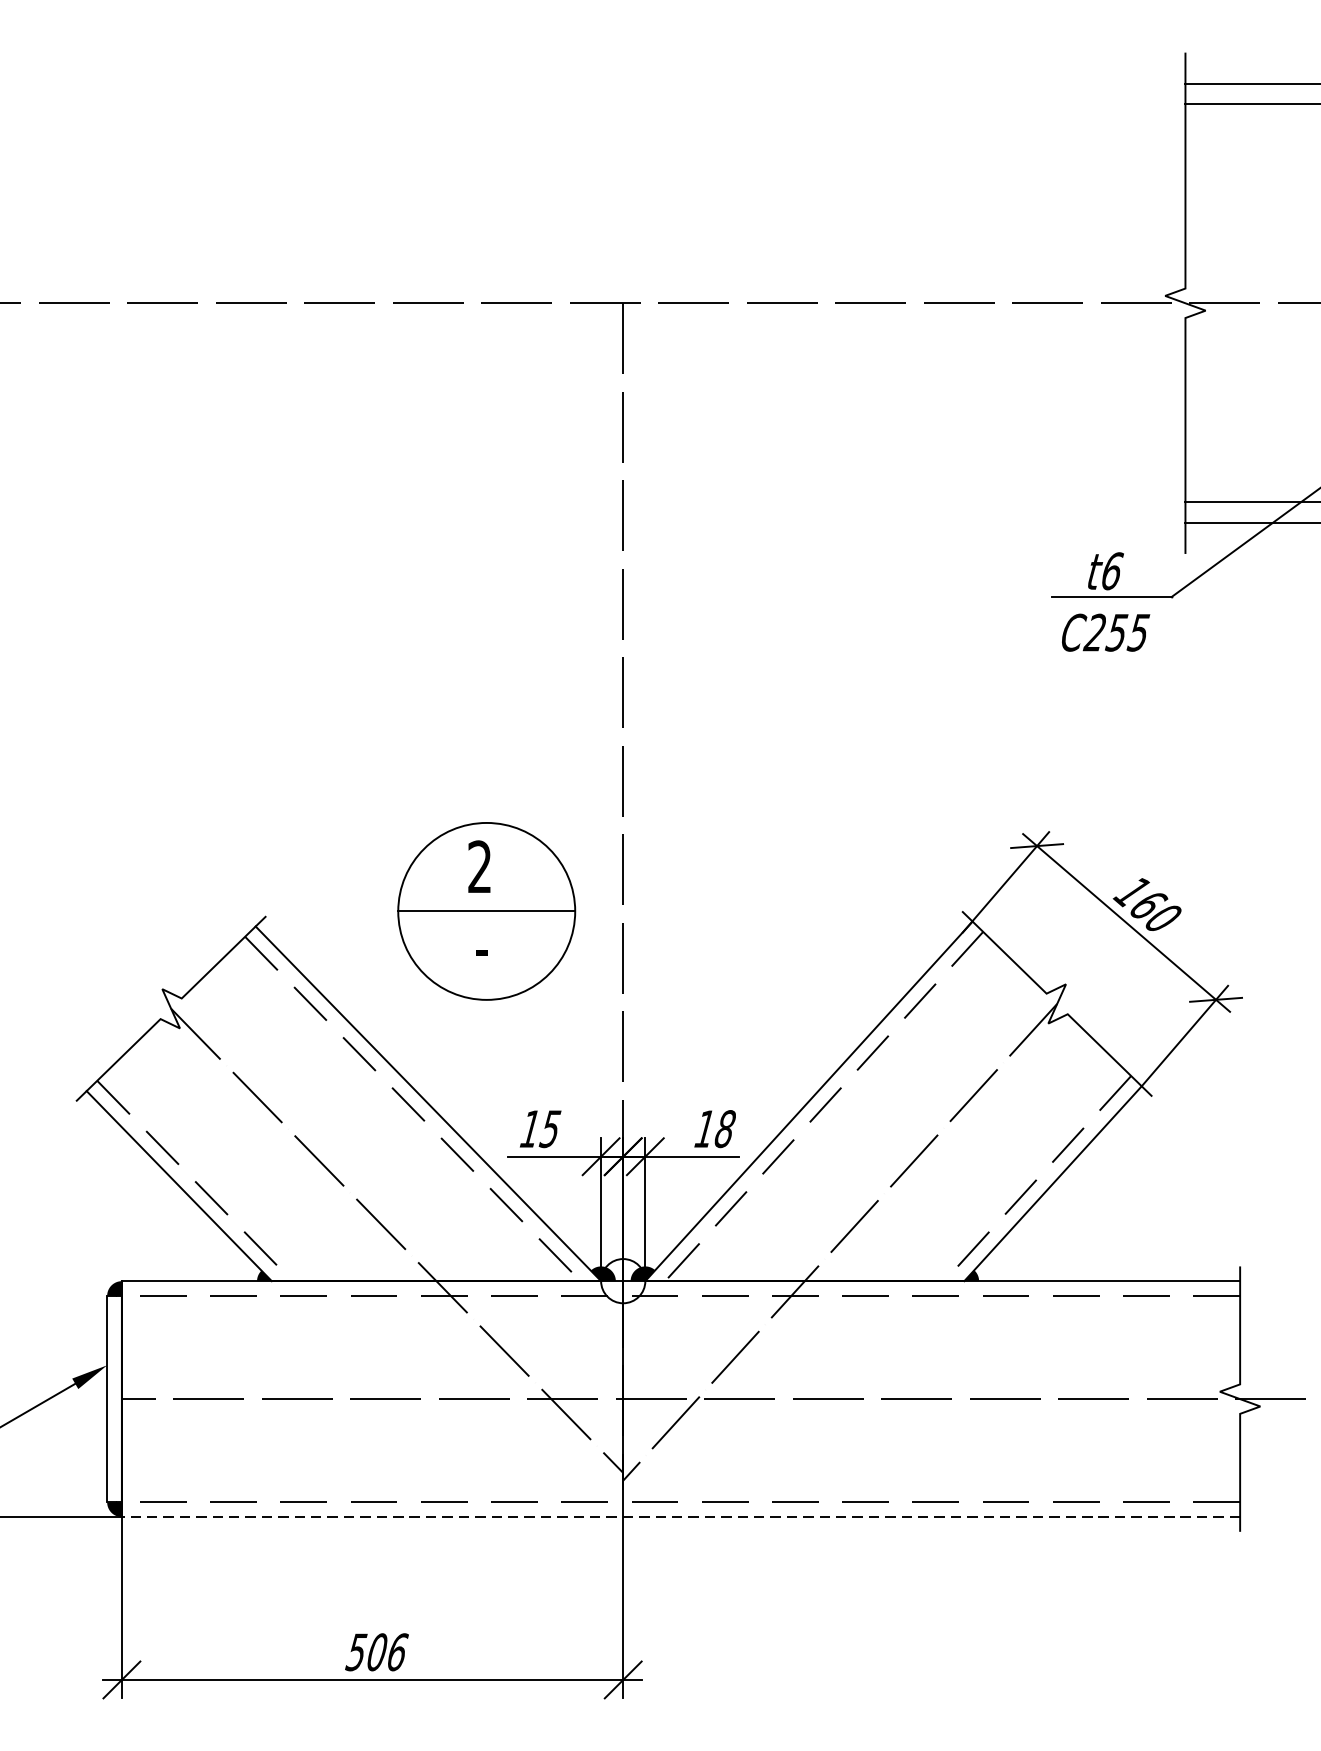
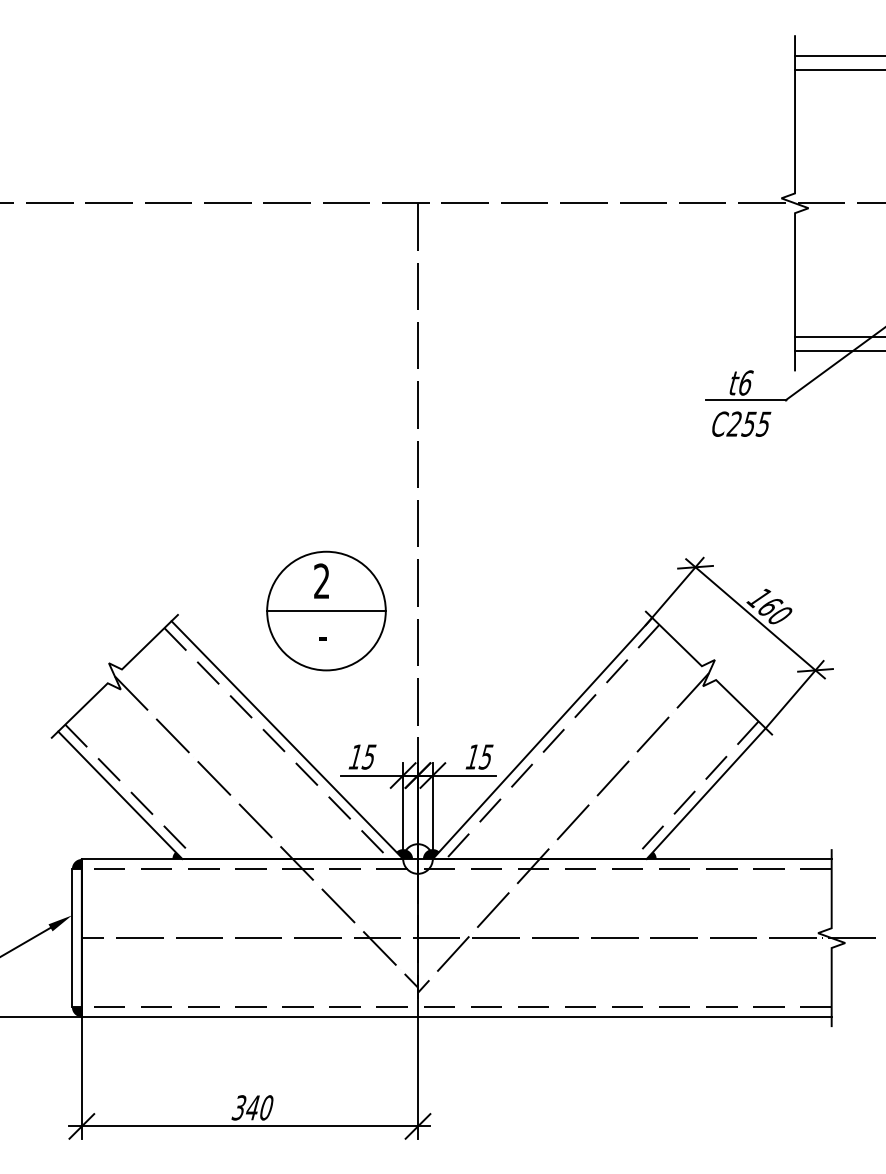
text: (723, 1128) -> (485, 756), 18 -> 15
line: (680, 1517) -> (456, 1017), dashed -> solid
text: (379, 1651) -> (254, 1107), 506 -> 340

